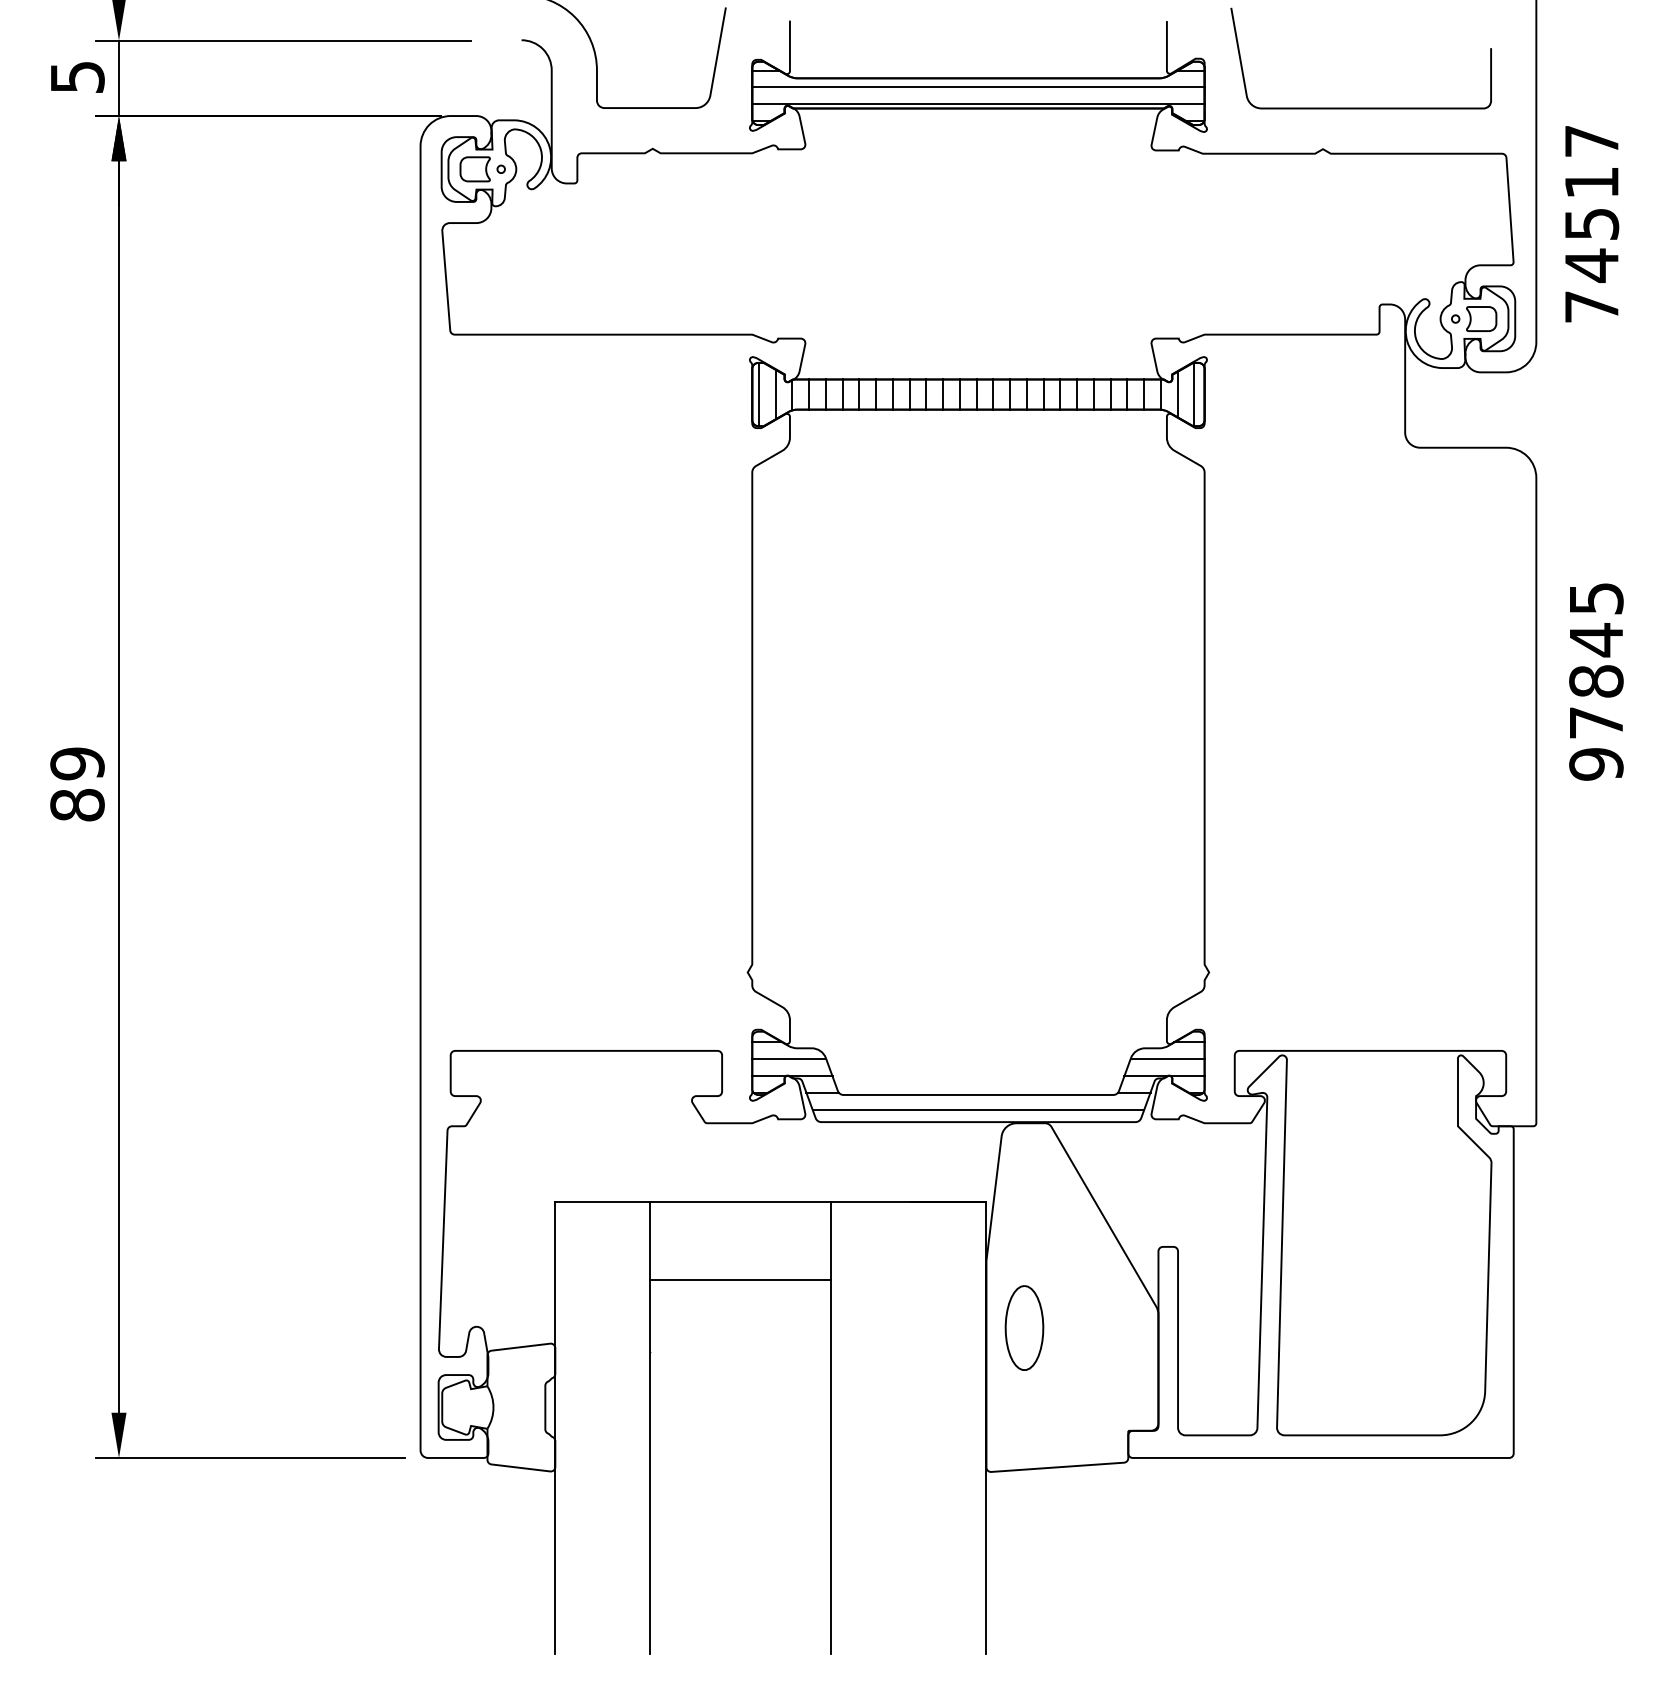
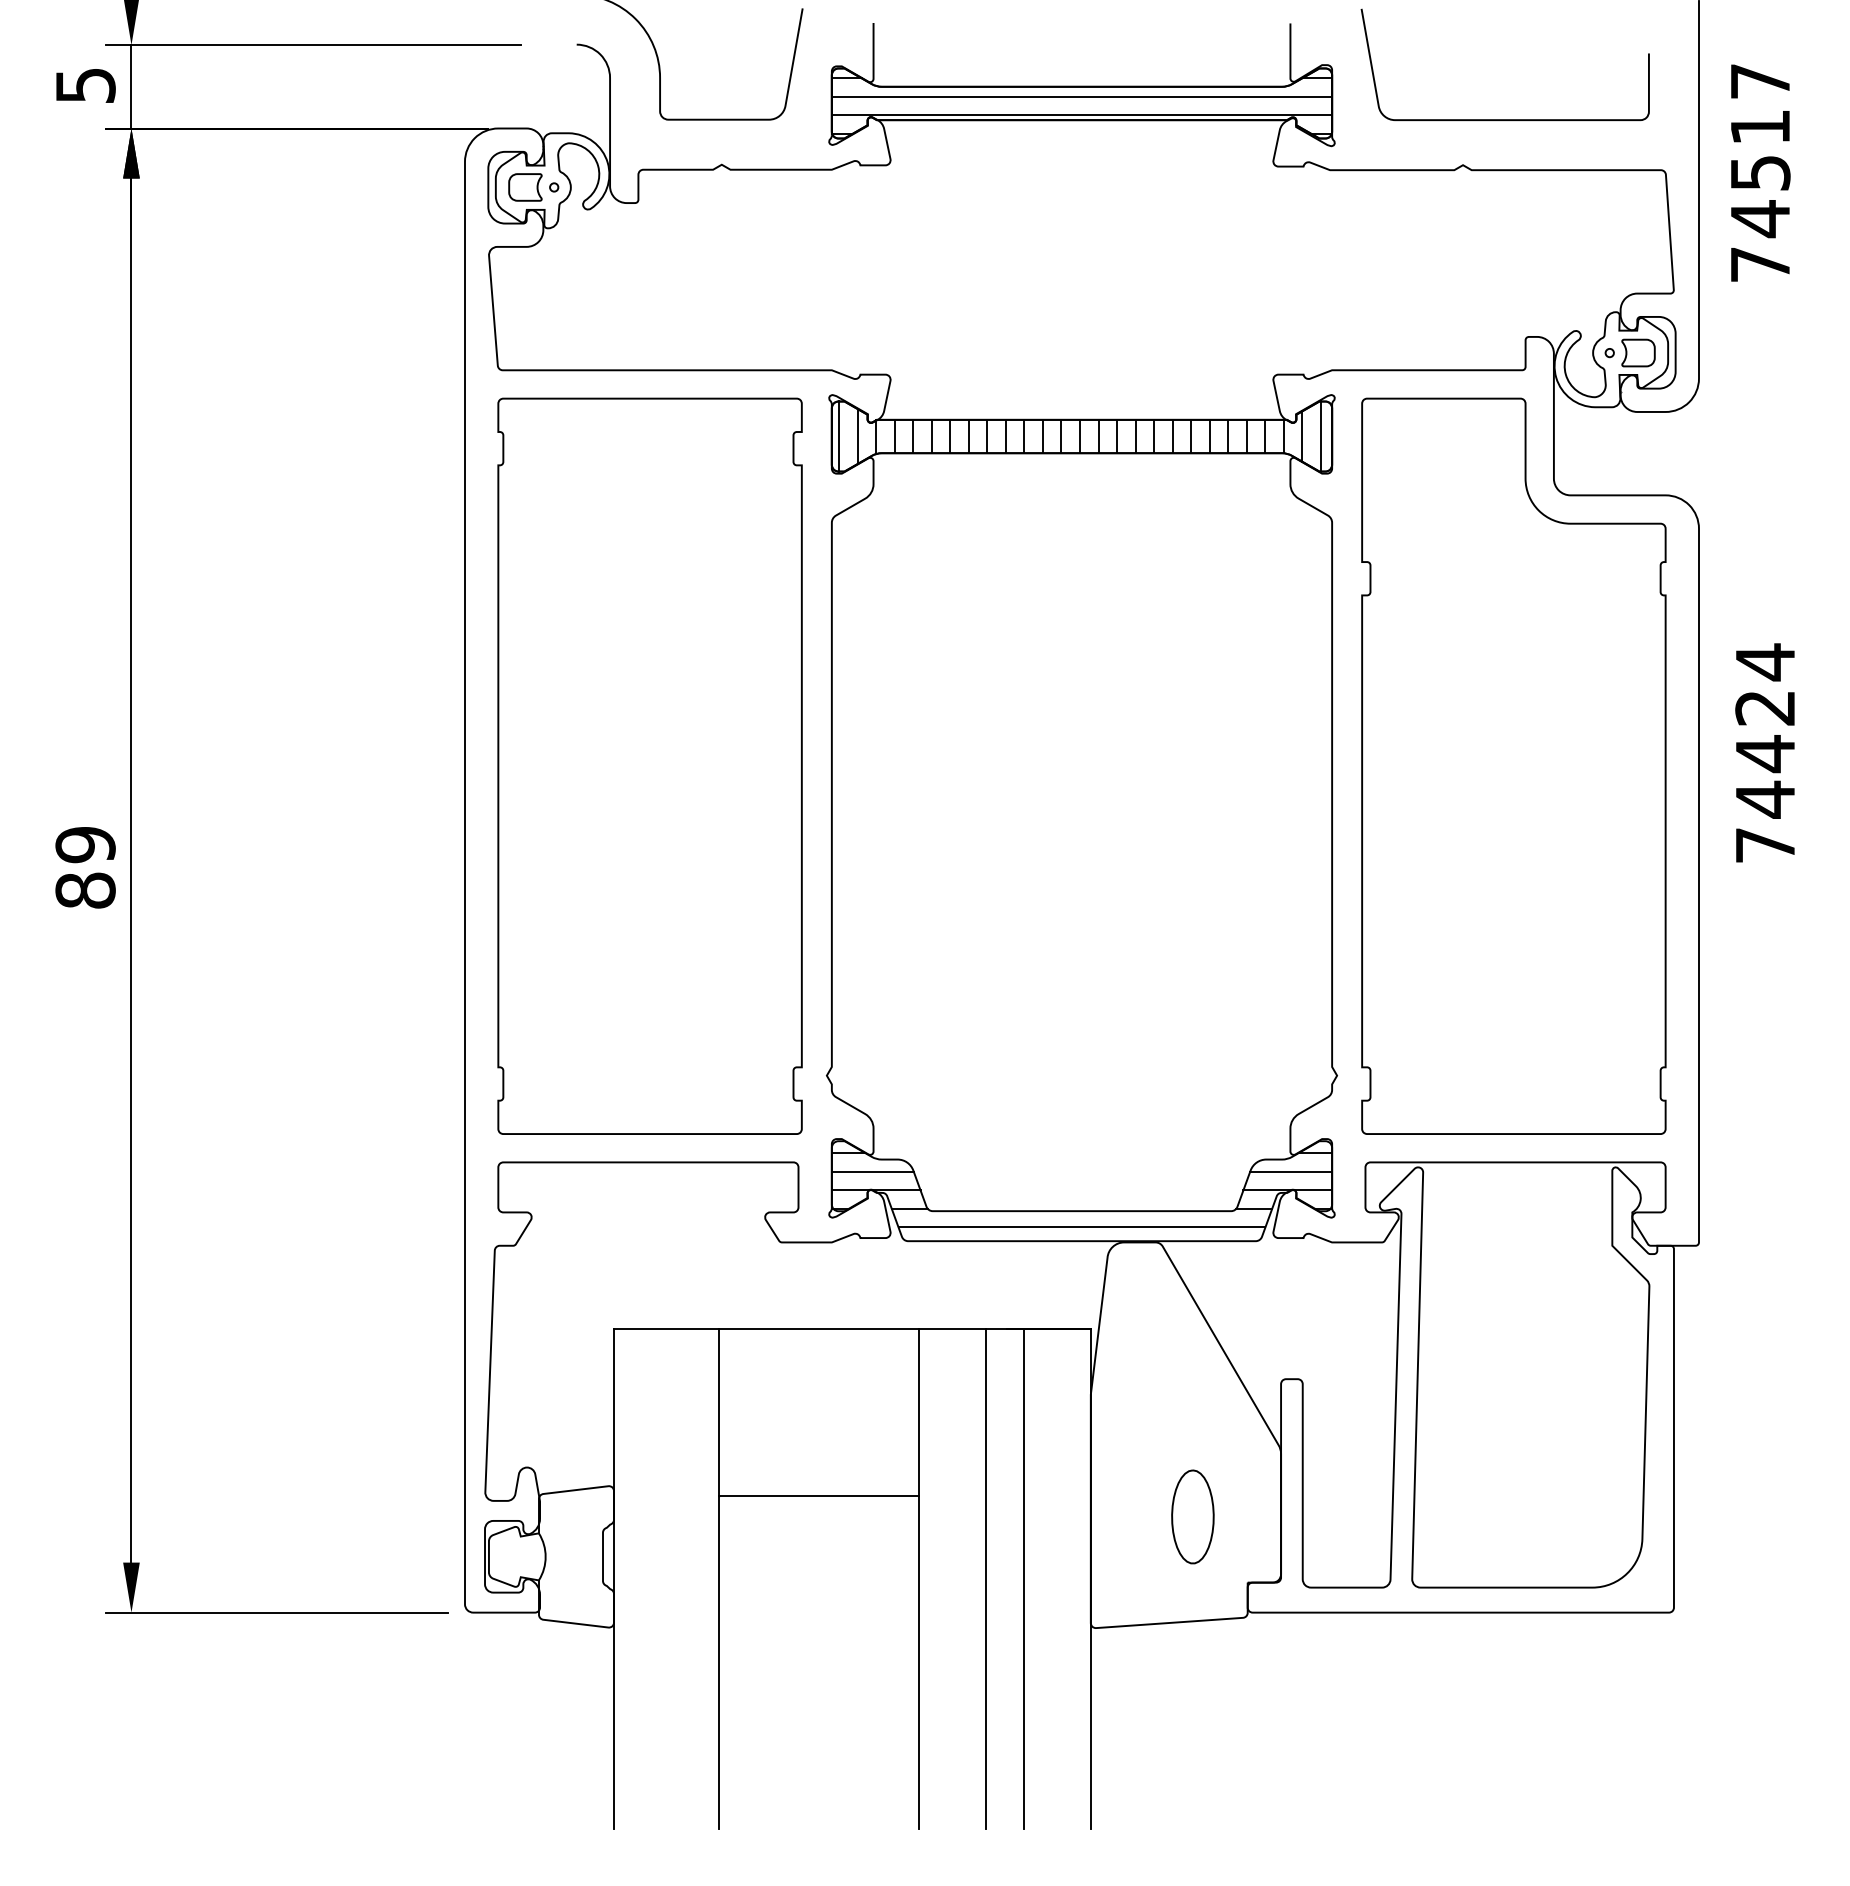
text: (1591, 223) -> (1760, 172), moved
text: (1596, 681) -> (1765, 753), 97845 -> 74424
part: (587, 692) -> (649, 765), added
part: (1368, 692) -> (1513, 765), added
line: (740, 1279) -> (818, 1495), moved
part: (1024, 1327) -> (1192, 1516), moved
line: (891, 1428) -> (985, 1579), added
line: (926, 1428) -> (1024, 1579), added

